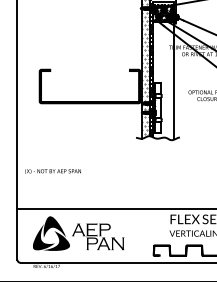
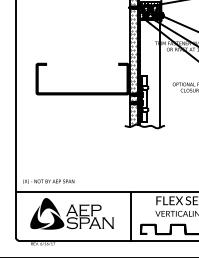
text: (52, 171) -> (48, 181), moved
line: (143, 235) -> (131, 215), added
fill: (78, 243) -> (72, 222), added

